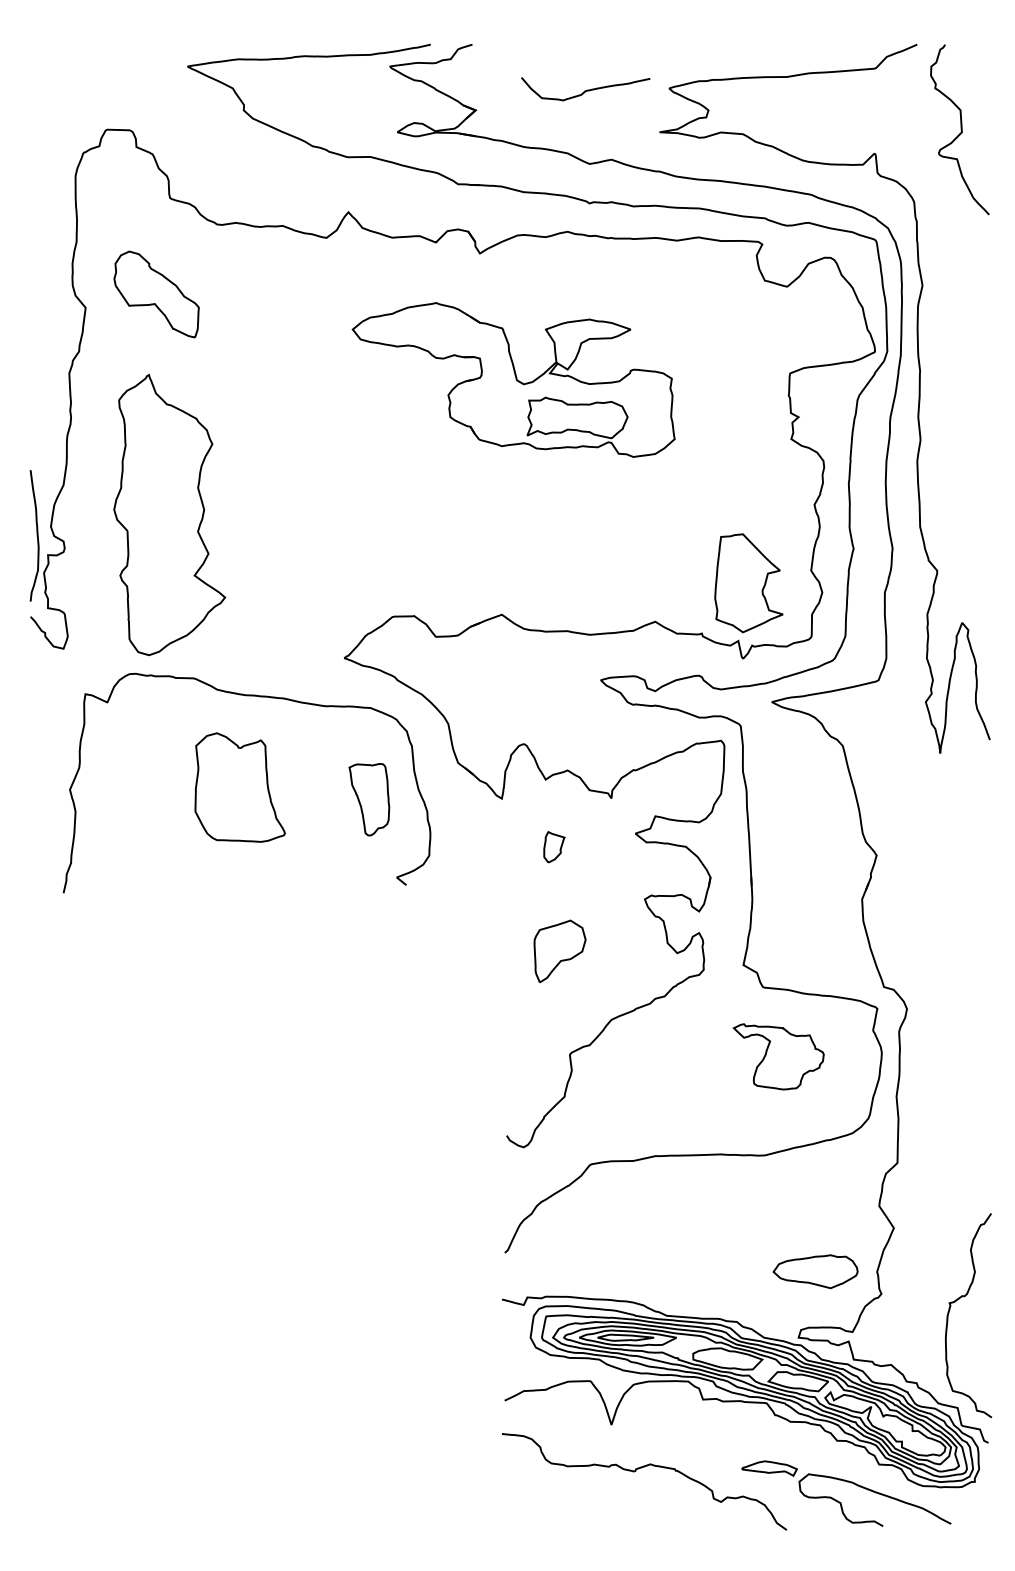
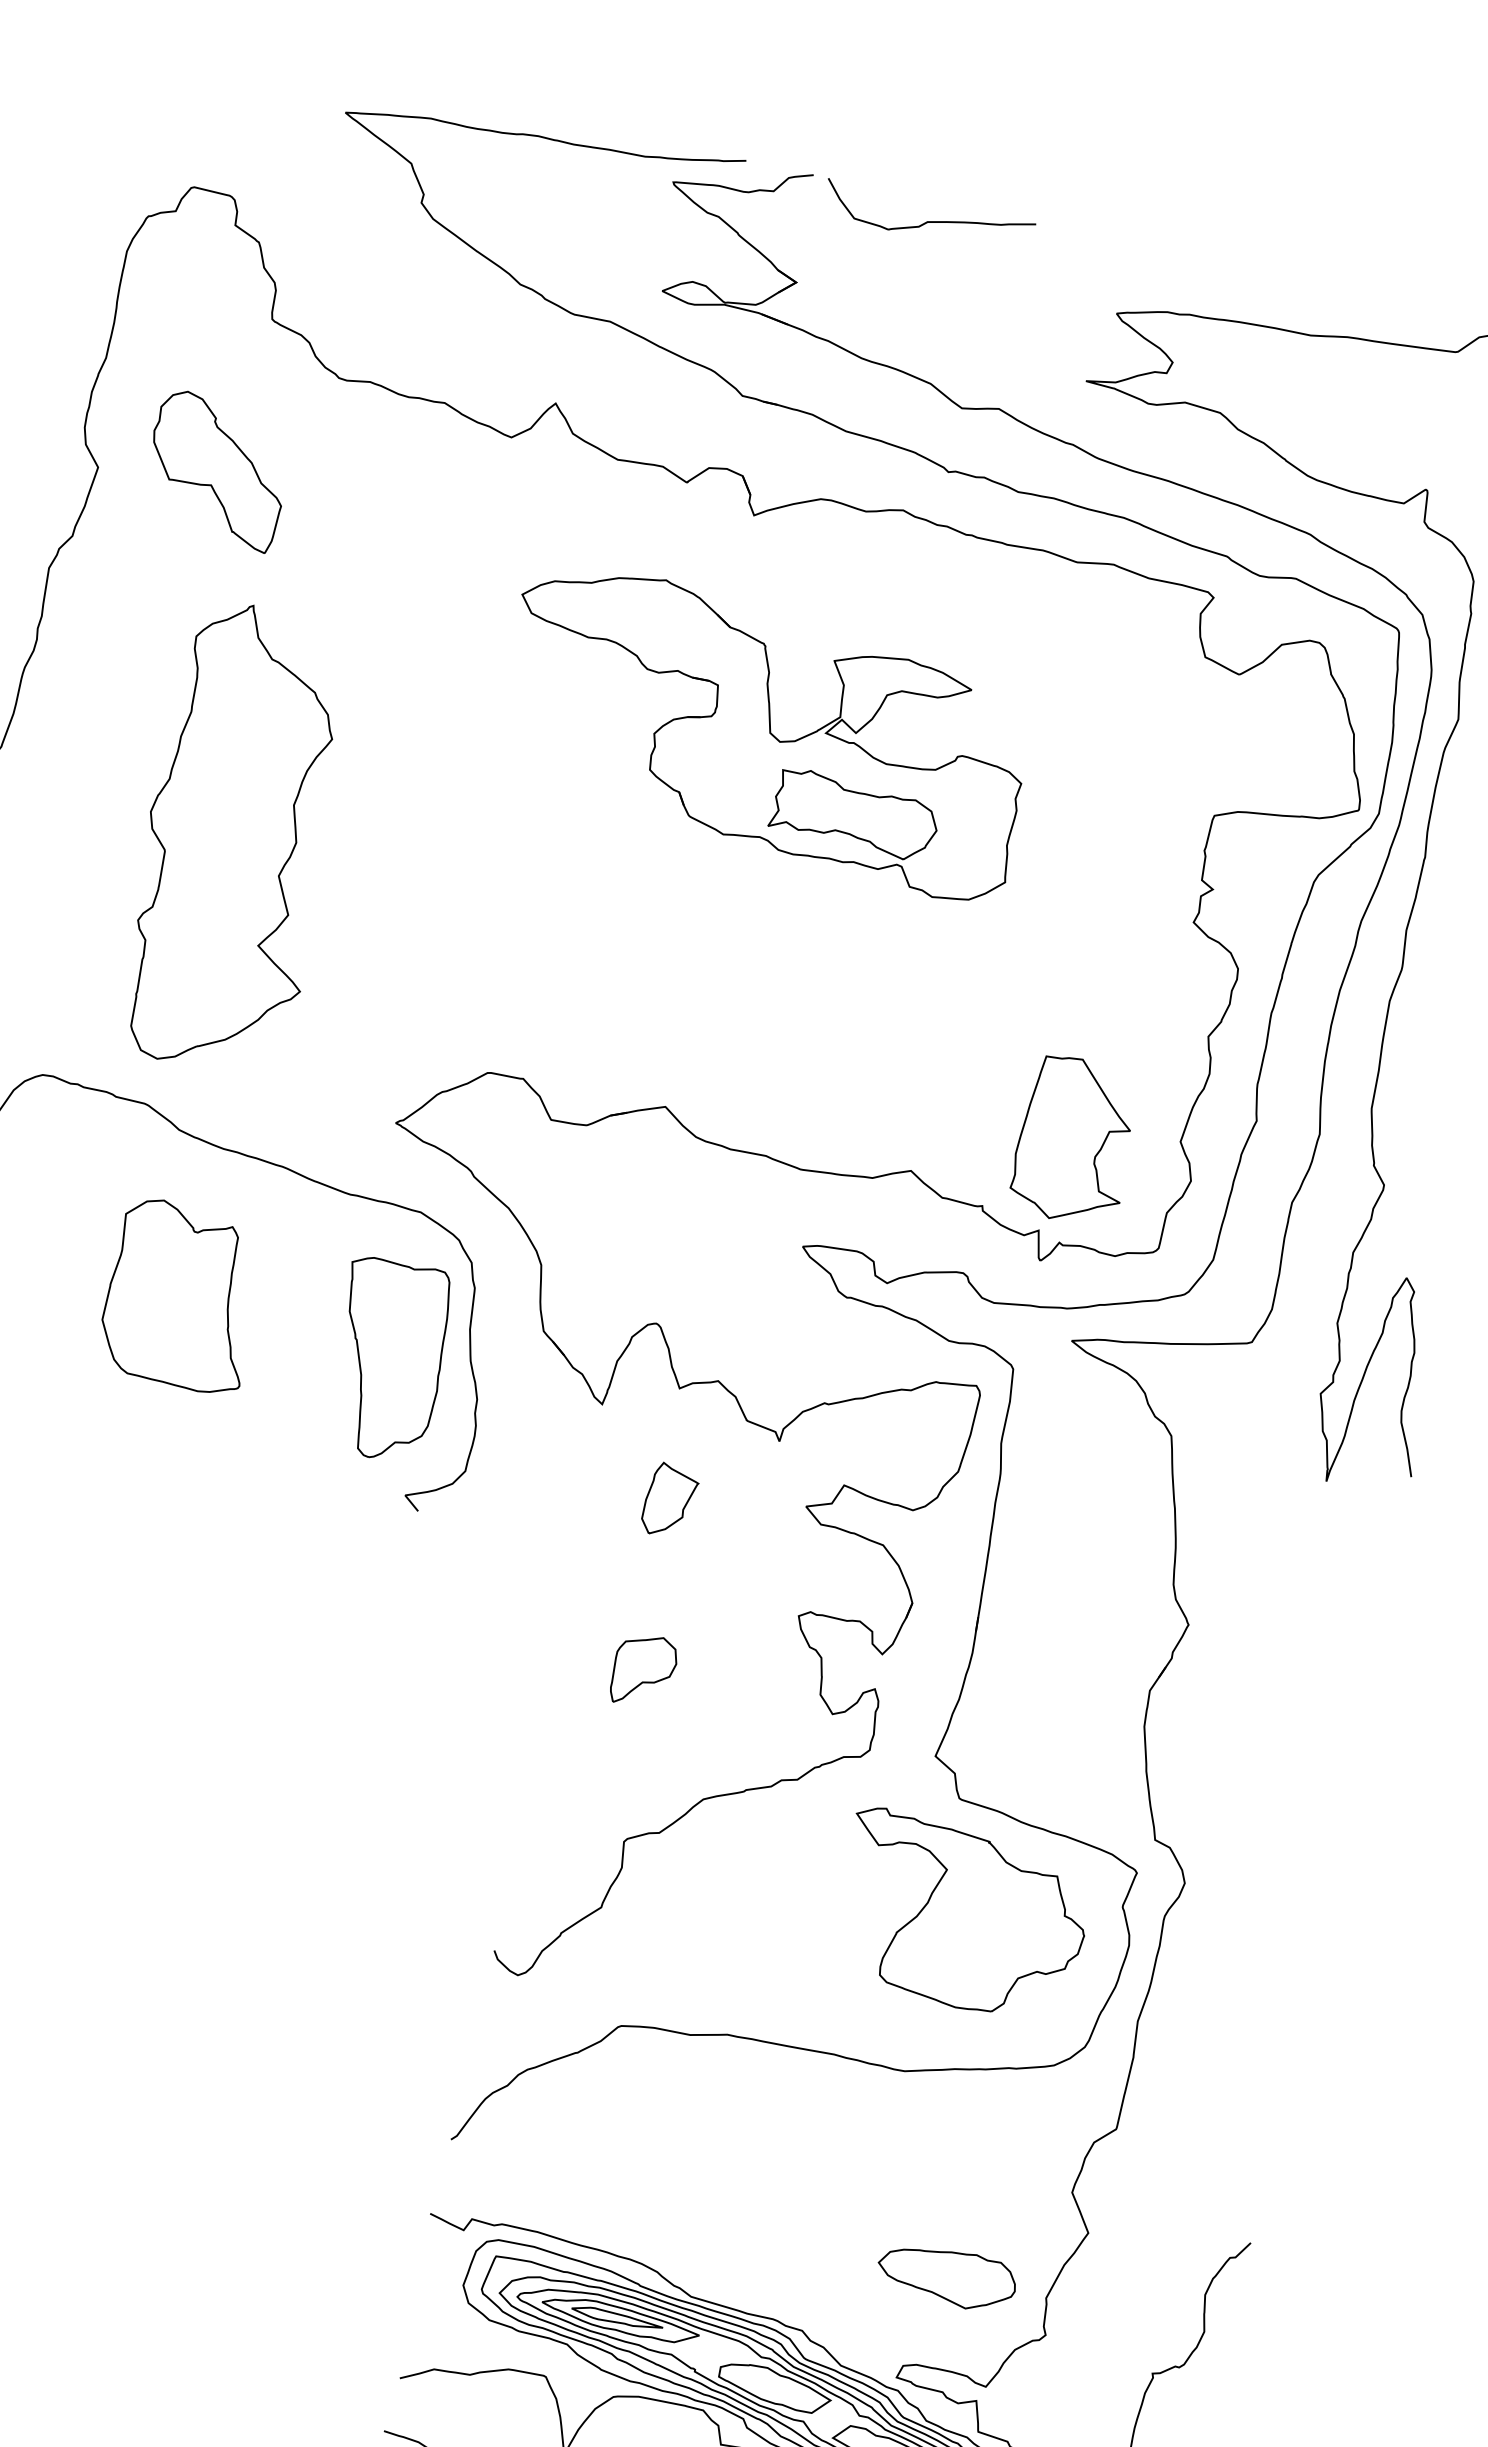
curve: (585, 90) -> (927, 221), moved
part: (169, 514) -> (238, 838), moved
part: (369, 799) -> (387, 1360), size x1.67
part: (554, 846) -> (670, 1499), size x1.43
part: (560, 951) -> (644, 1671), size x0.71
part: (778, 1056) -> (960, 1915), size x1.67

